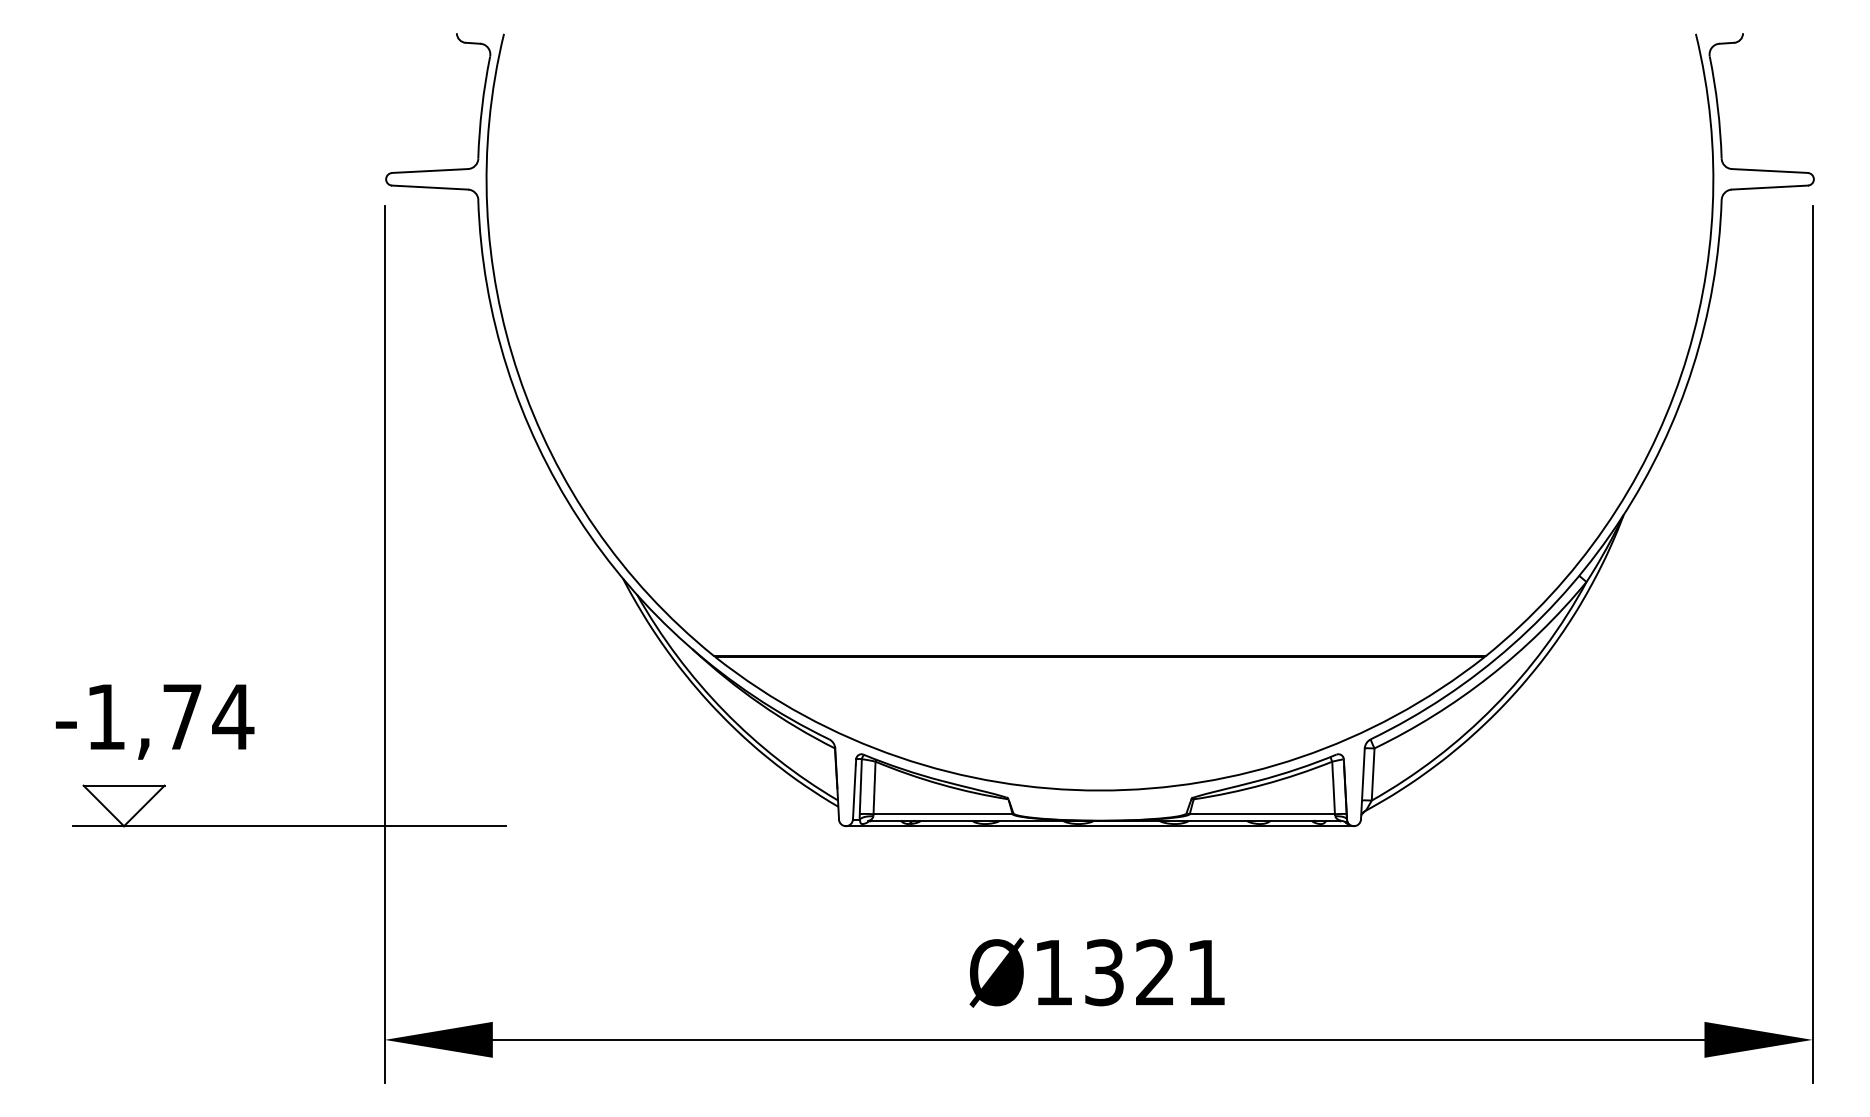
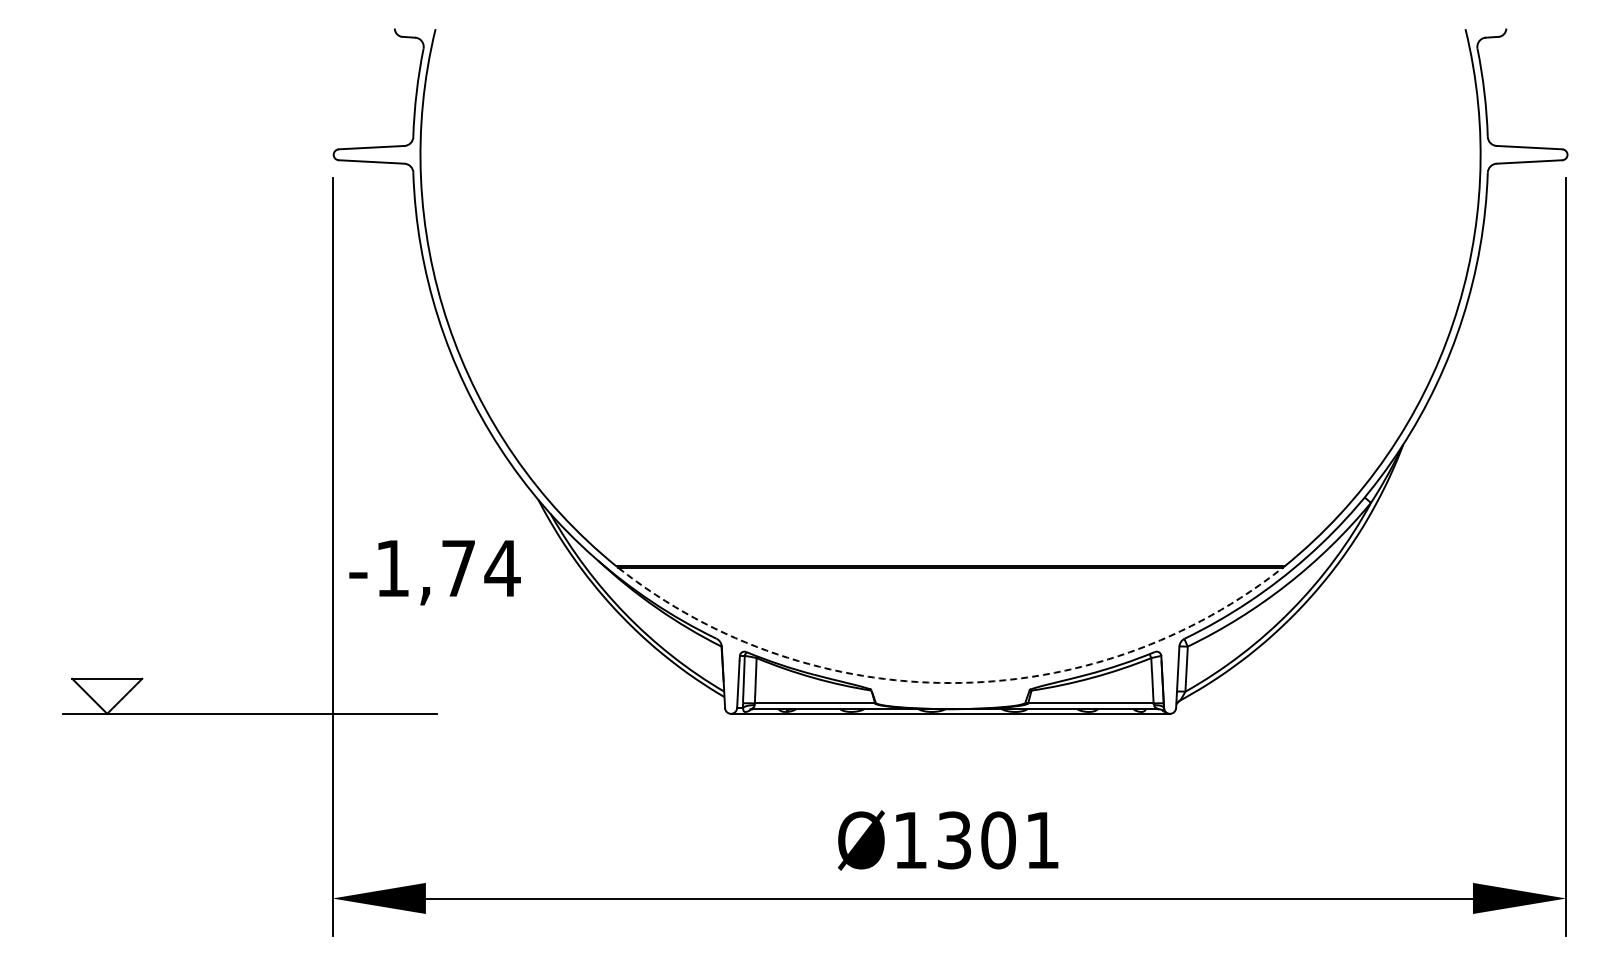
text: (154, 721) -> (434, 572), moved
arc: (1099, 791) -> (950, 683), solid -> dashed
text: (1155, 972) -> (998, 840), Ø1321 -> Ø1301

